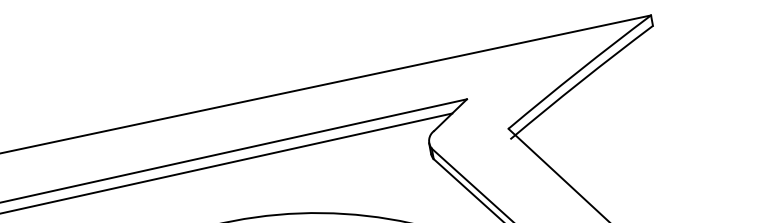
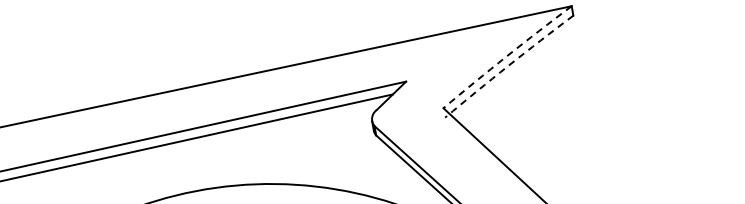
arc: (578, 71) -> (506, 56), solid -> dashed
arc: (580, 81) -> (508, 65), solid -> dashed

